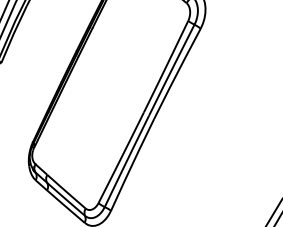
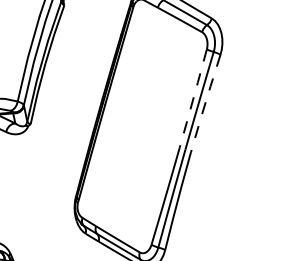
line: (166, 67) -> (193, 99), solid -> dashed
line: (177, 73) -> (205, 103), solid -> dashed

